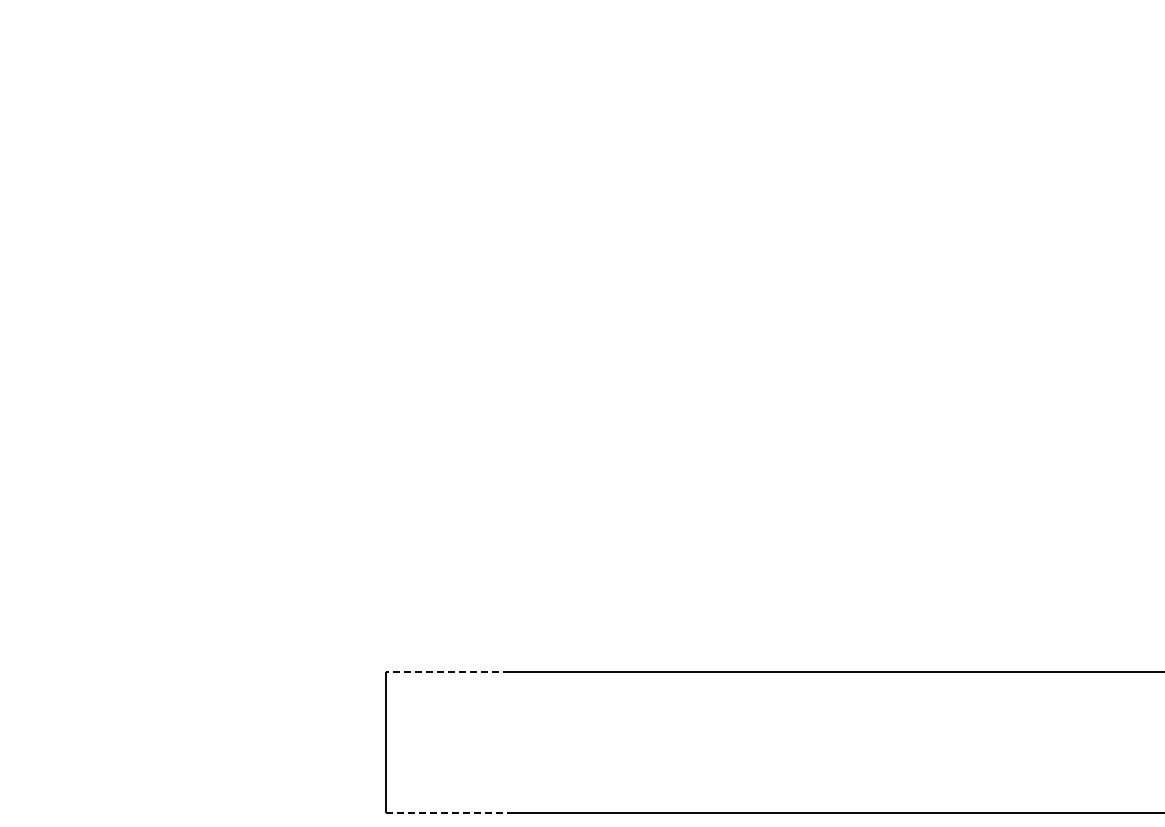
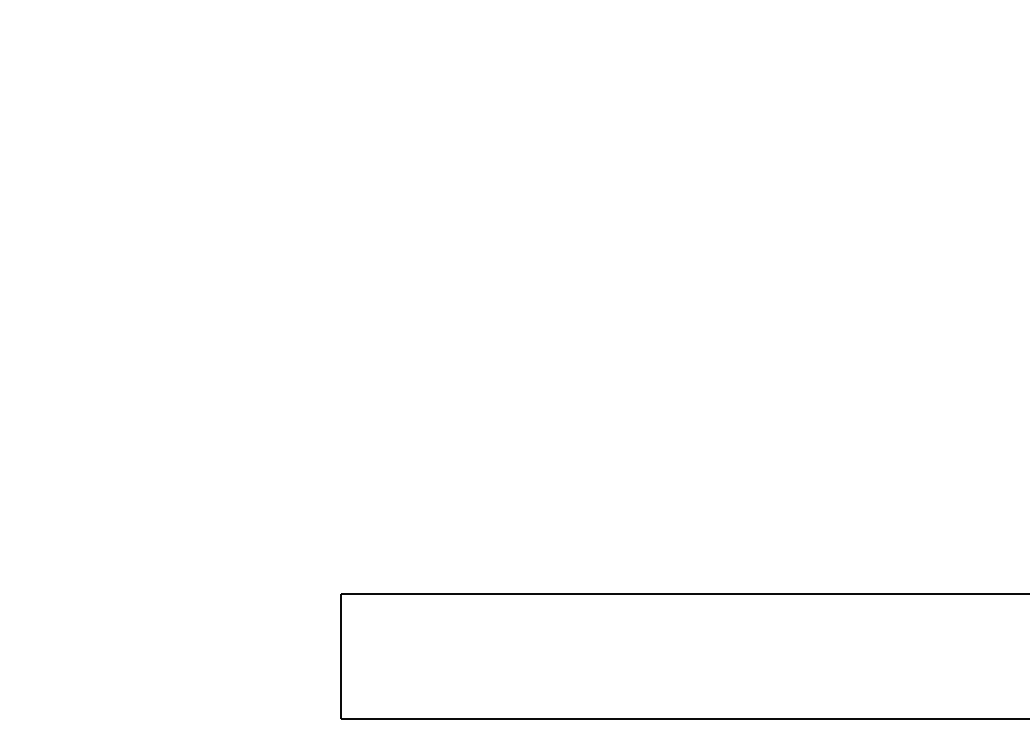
line: (447, 672) -> (395, 594), dashed -> solid
line: (447, 812) -> (395, 718), dashed -> solid

